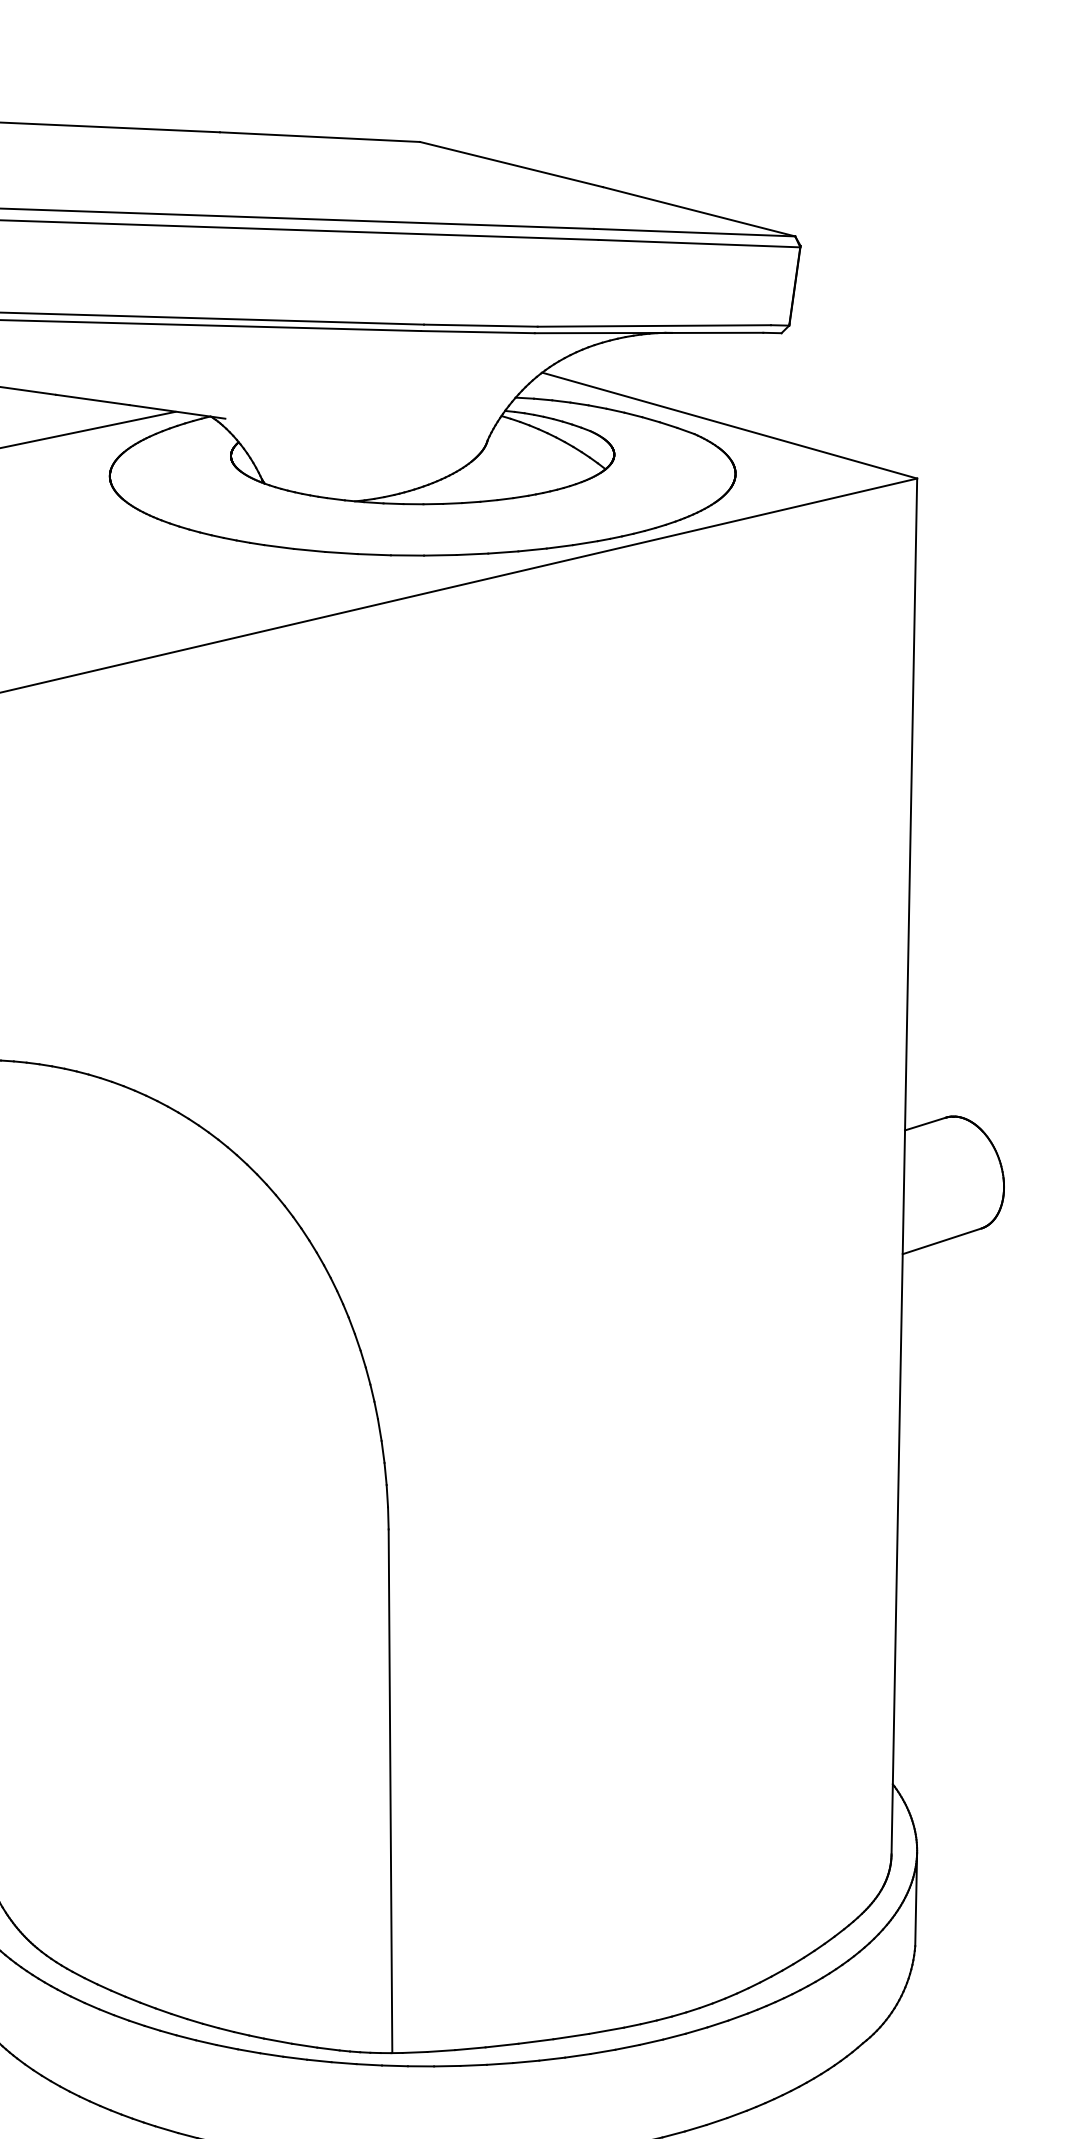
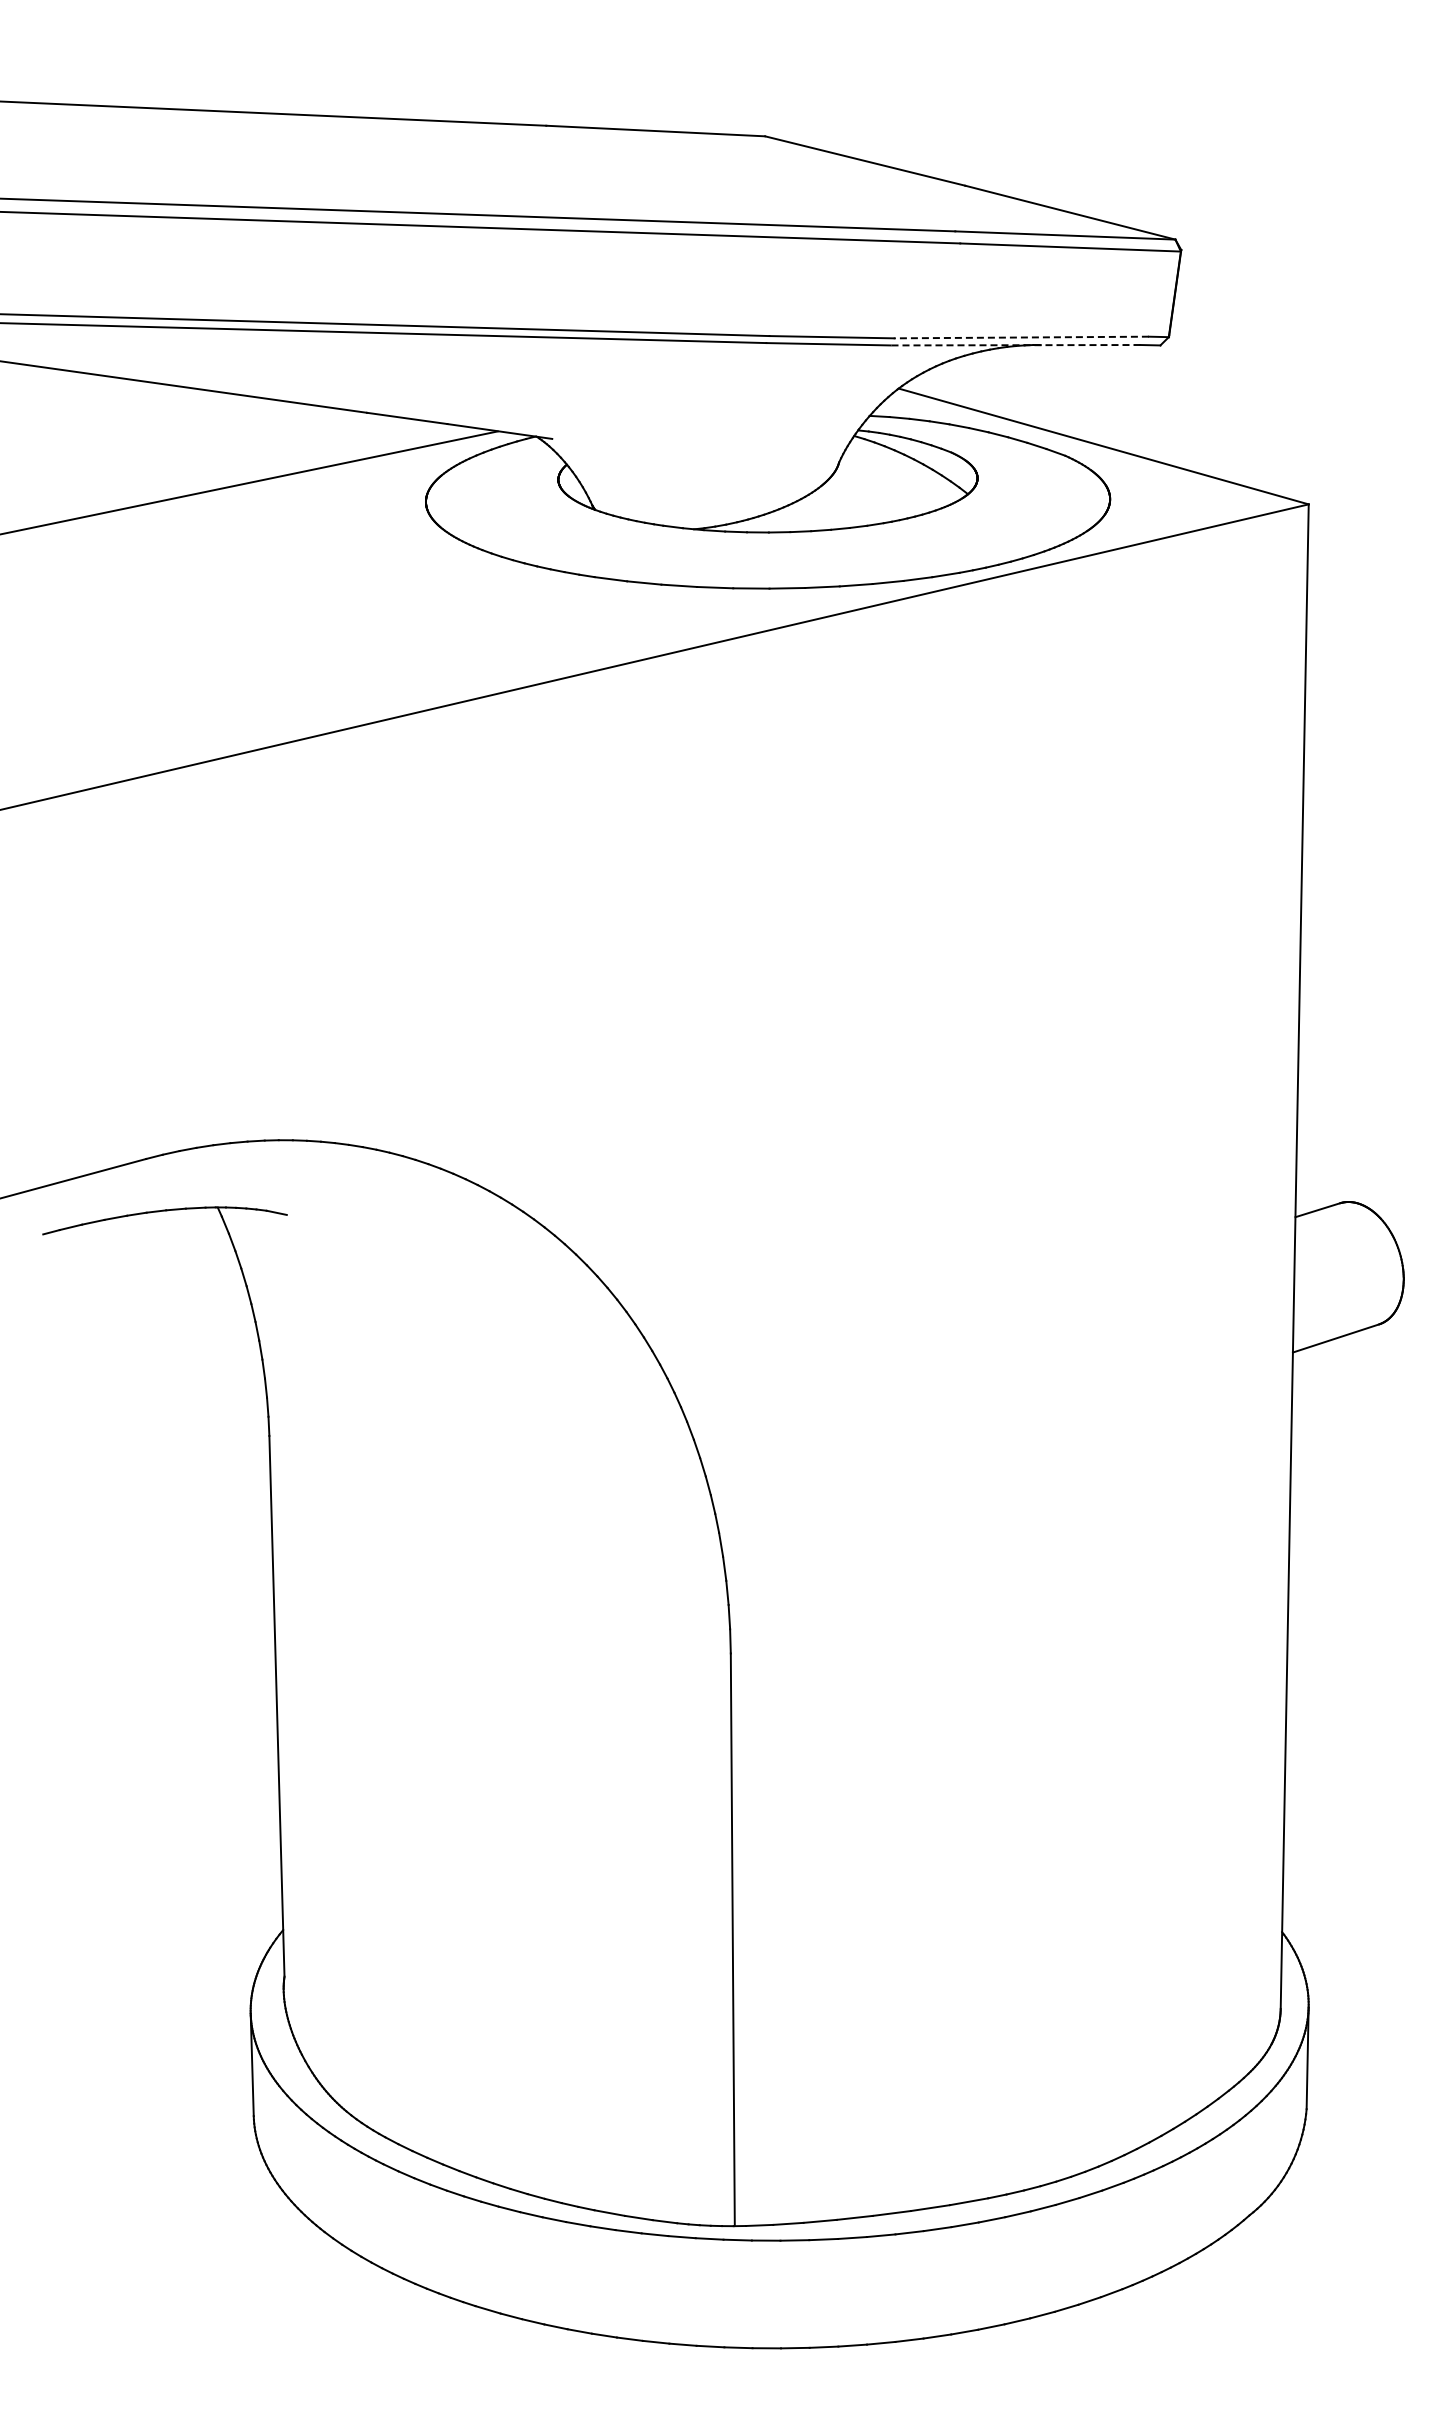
line: (654, 325) -> (1021, 337), solid -> dashed
line: (649, 333) -> (1015, 345), solid -> dashed

